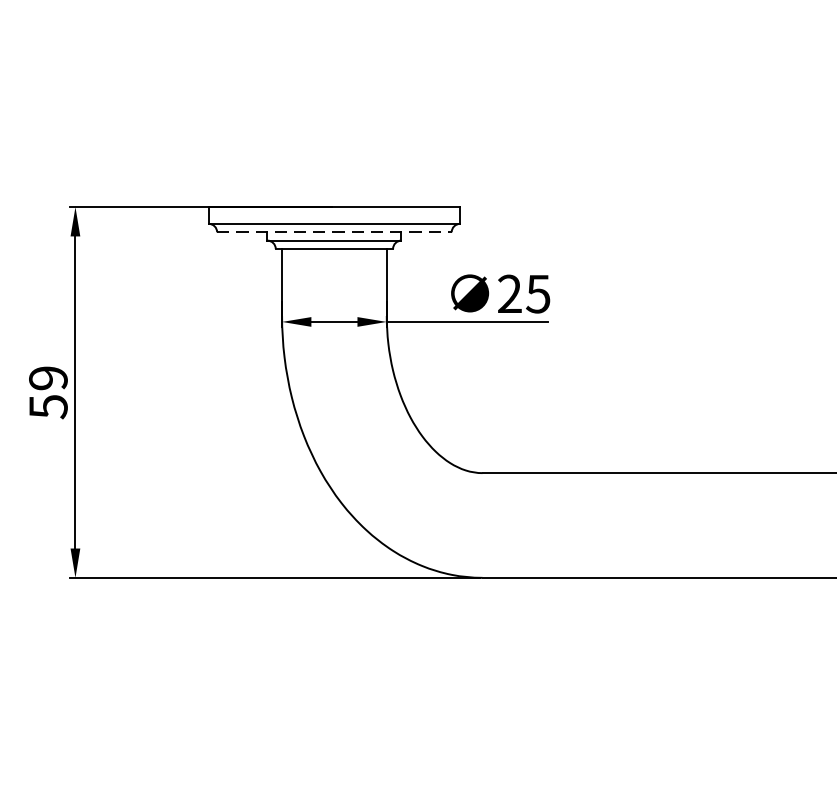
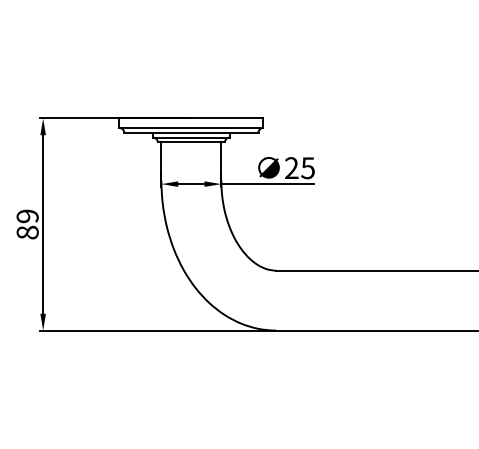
line: (334, 231) -> (191, 132), dashed -> solid
text: (48, 406) -> (27, 232), 59 -> 89

